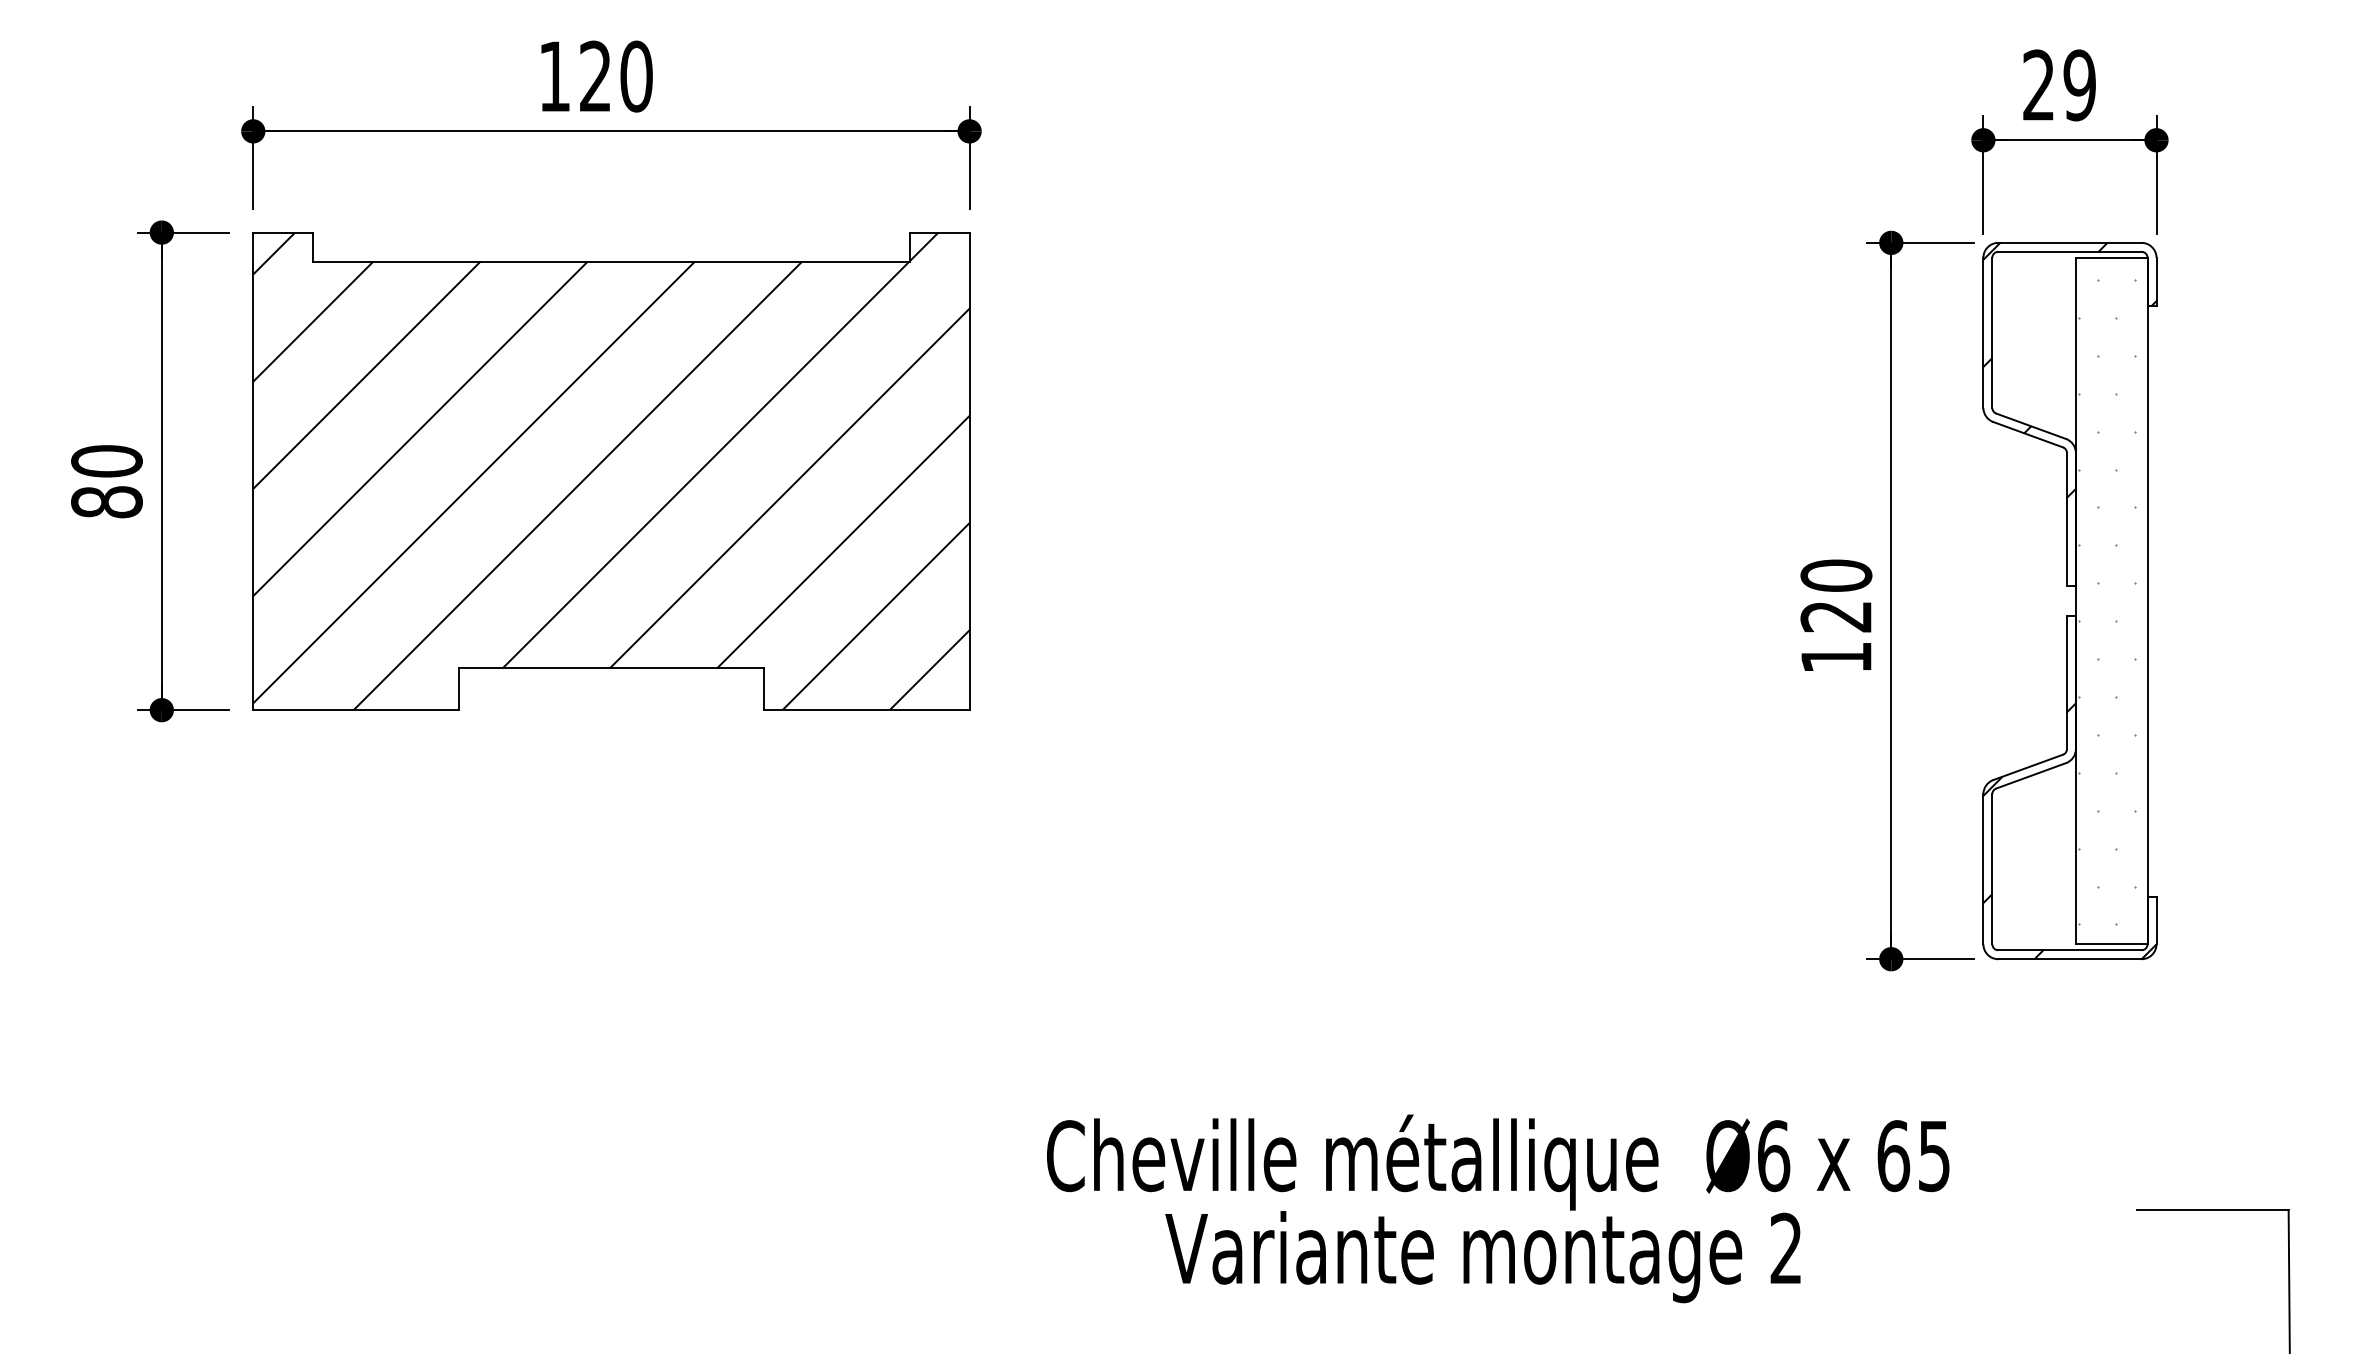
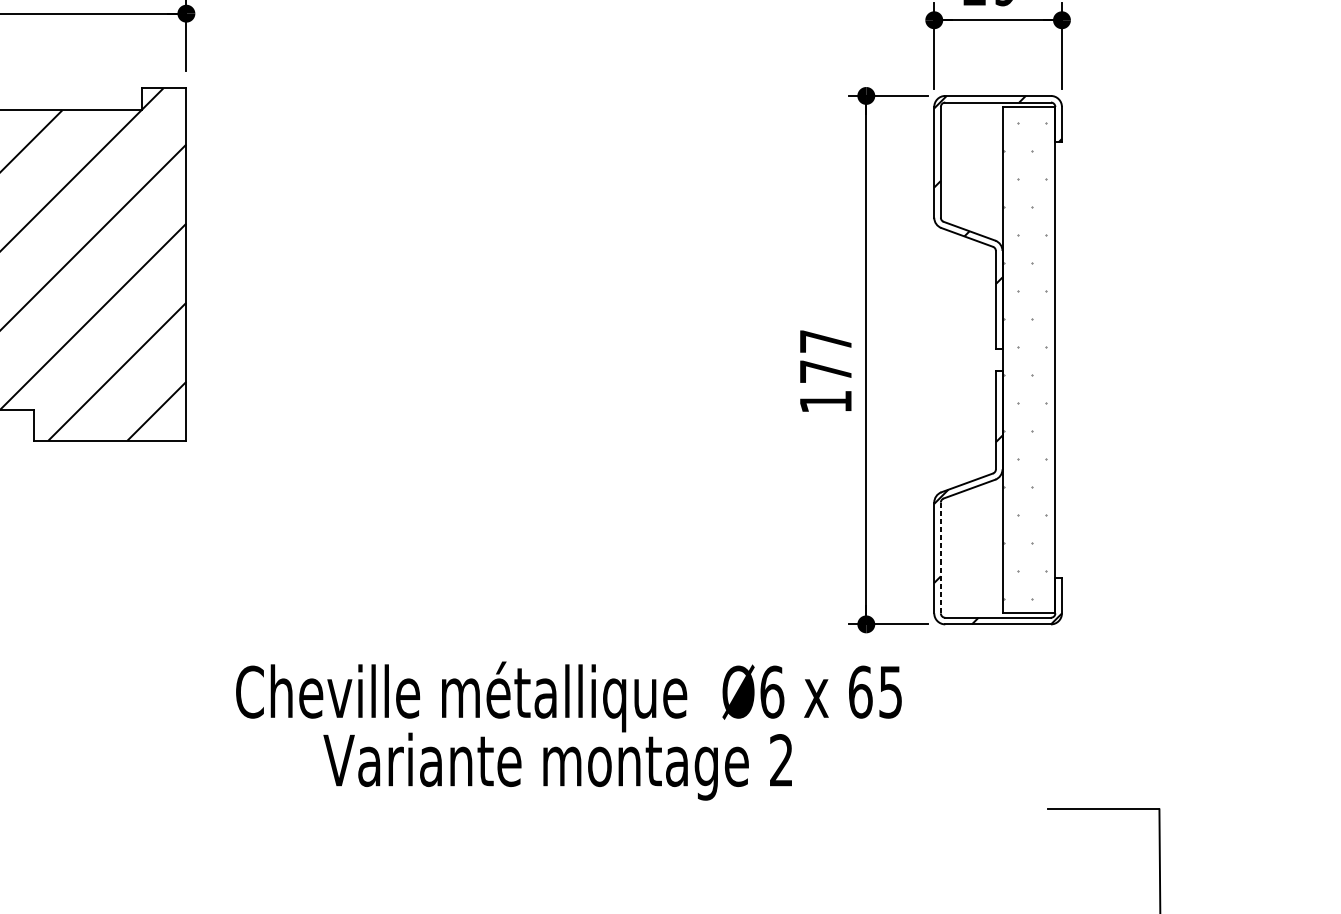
text: (1836, 595) -> (825, 356), 120 -> 177
line: (1992, 869) -> (940, 558), solid -> dashed
text: (1498, 1208) -> (569, 730), moved

